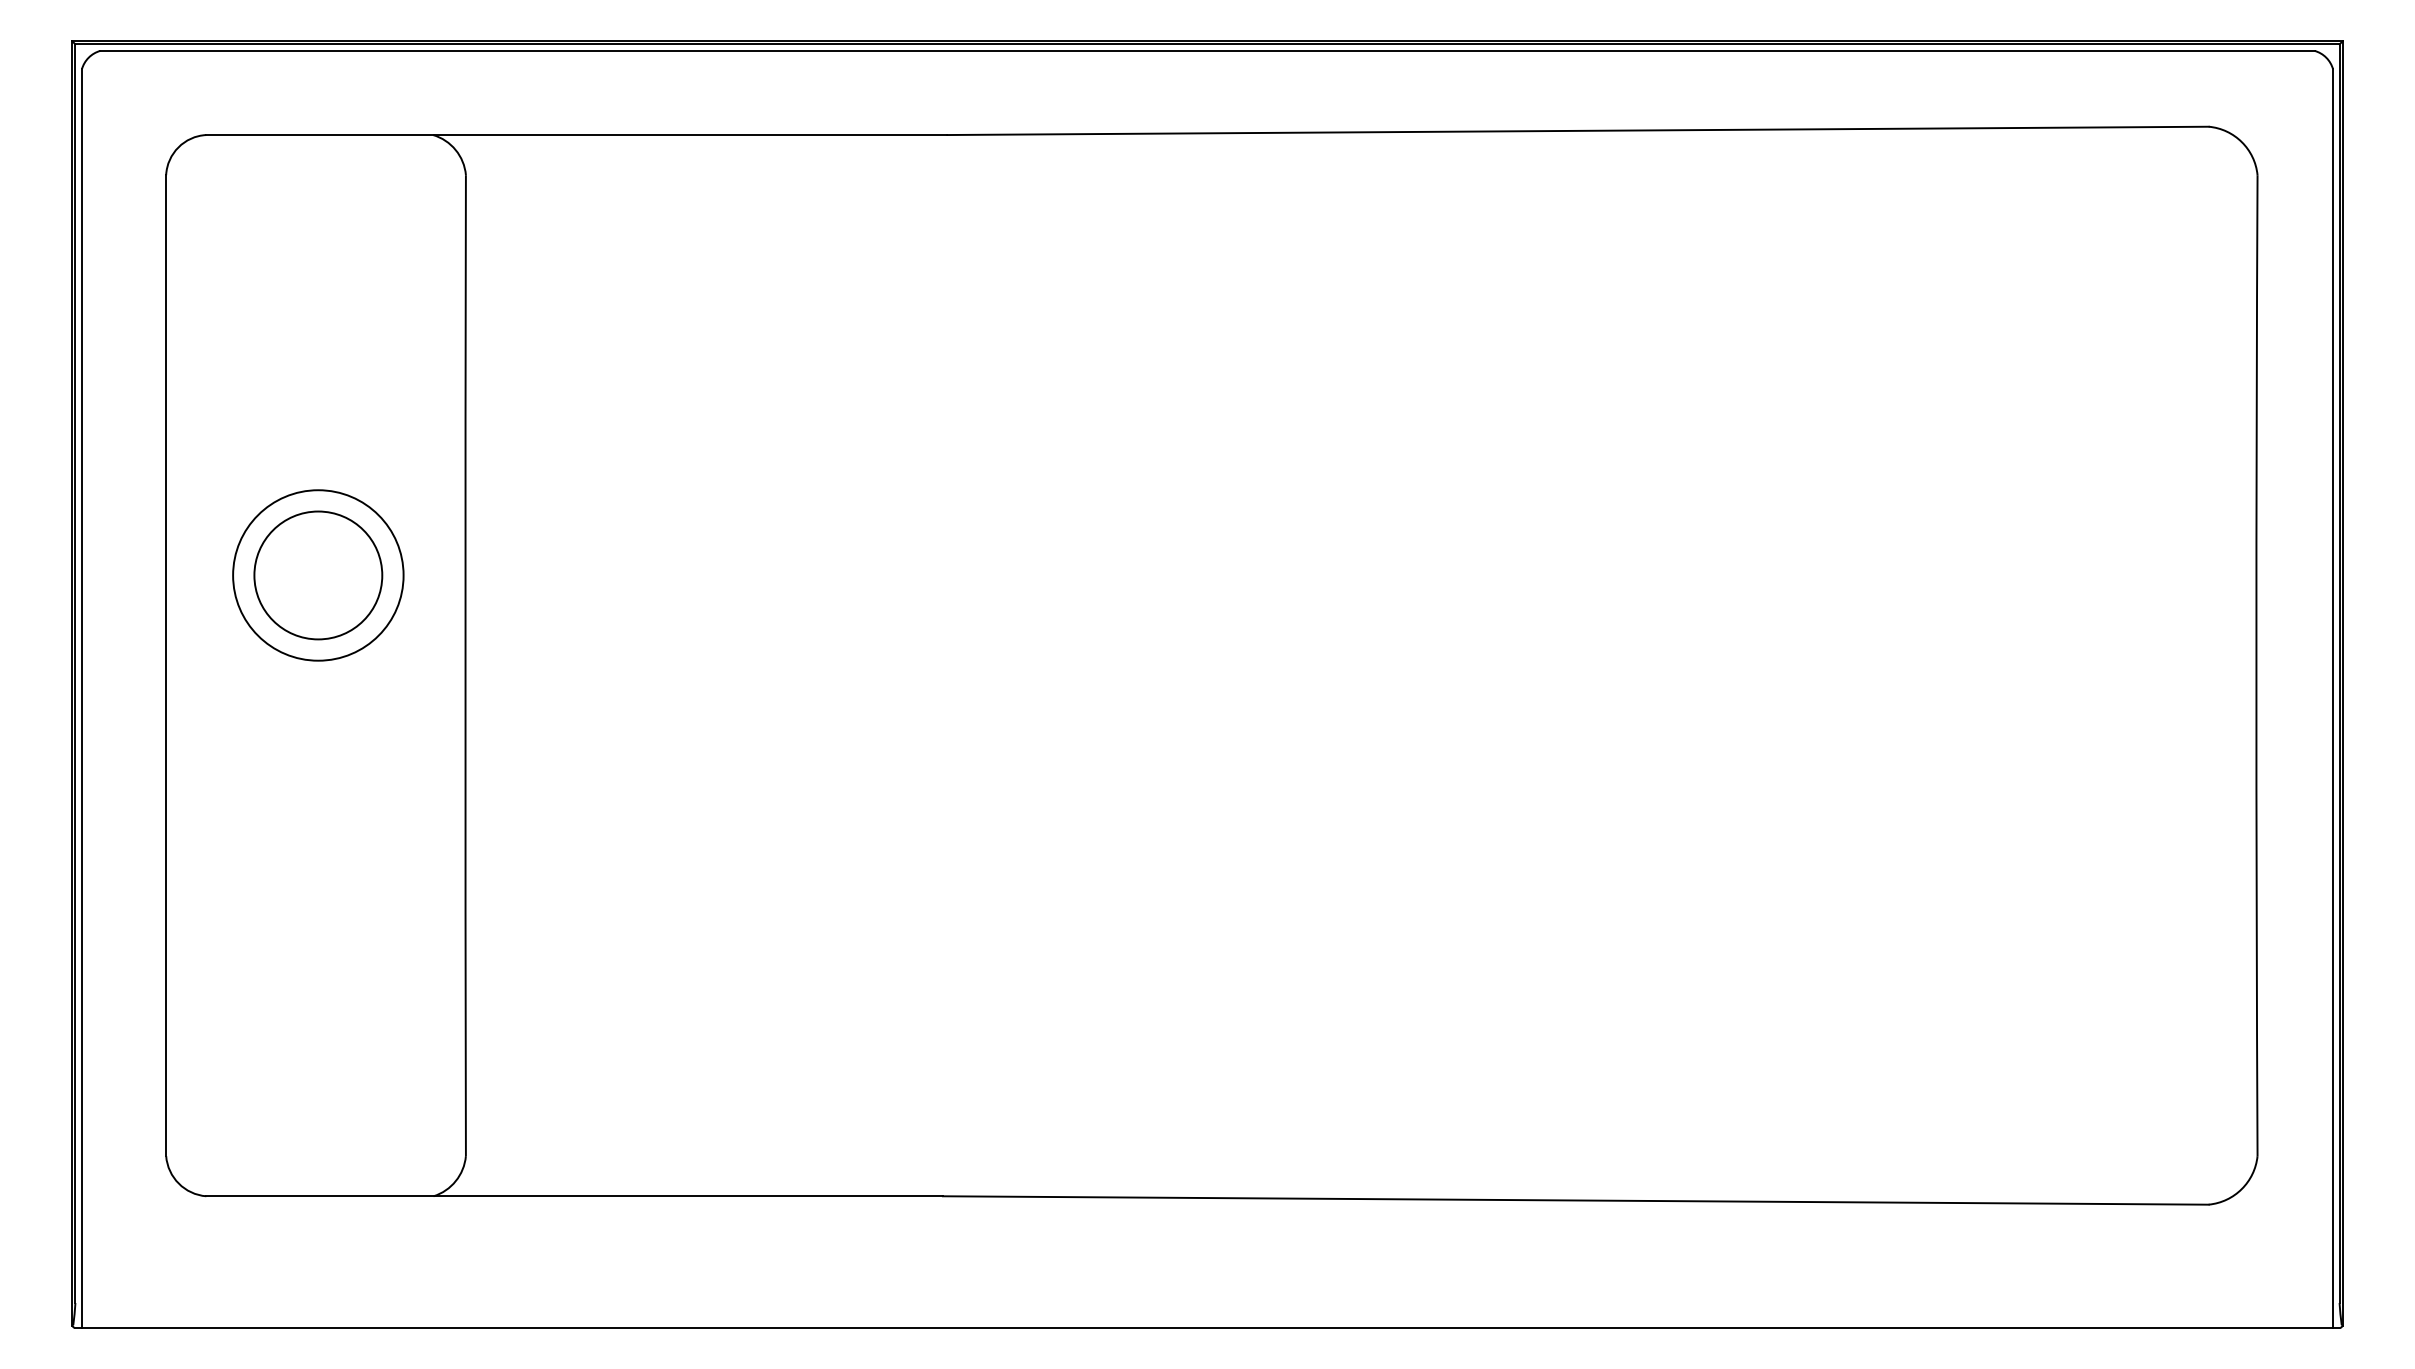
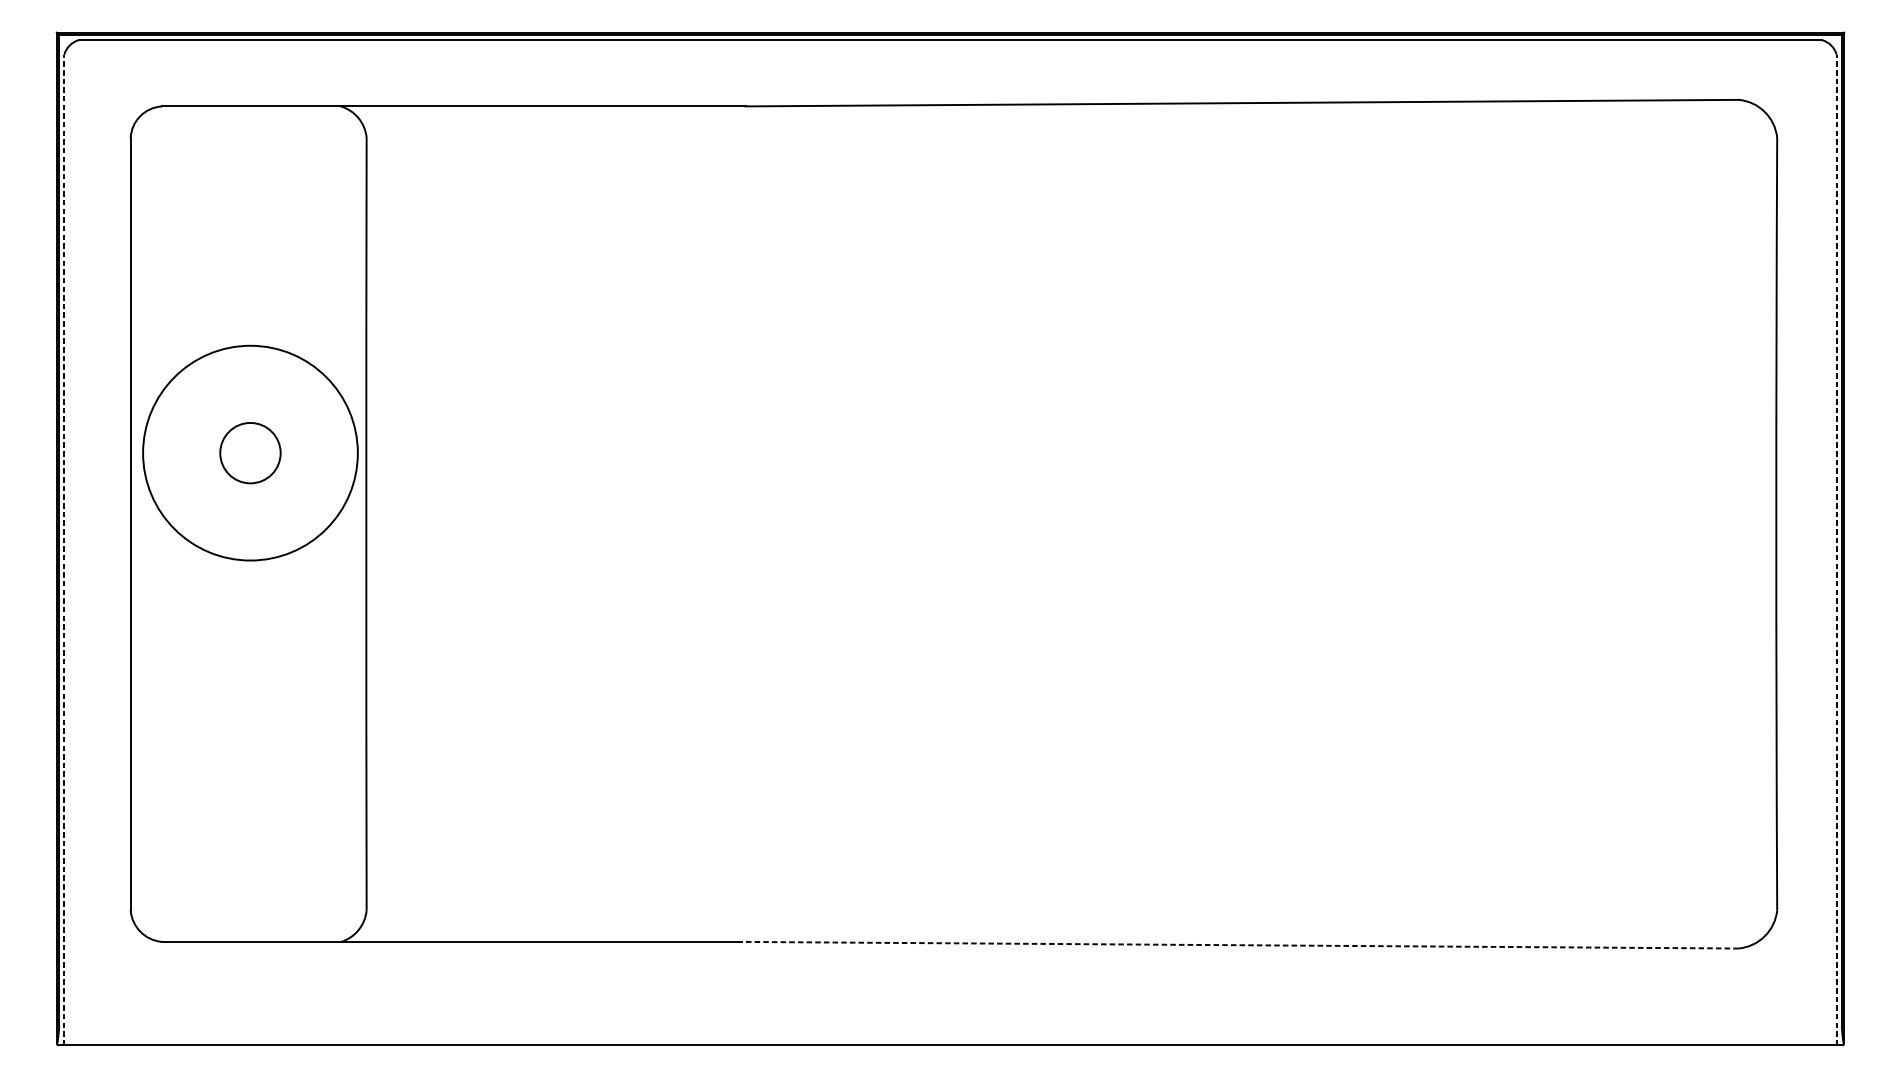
circle: (318, 575) -> (250, 453), size x0.6
circle: (318, 575) -> (250, 453), size x1.6
line: (81, 698) -> (64, 550), solid -> dashed
line: (2333, 698) -> (1836, 550), solid -> dashed
line: (1575, 1200) -> (1240, 945), solid -> dashed

